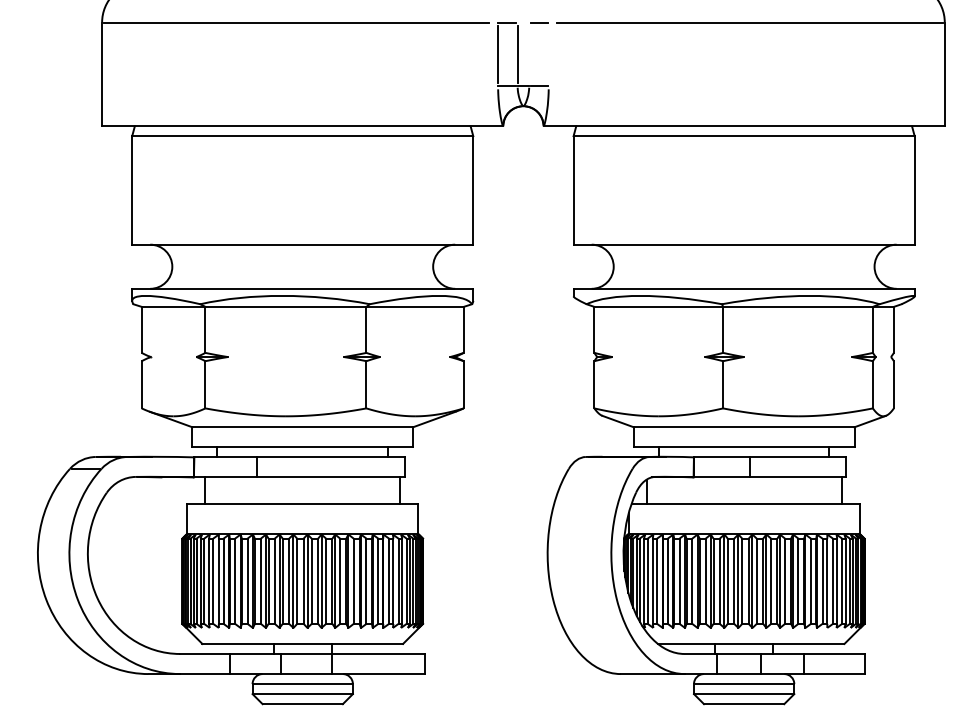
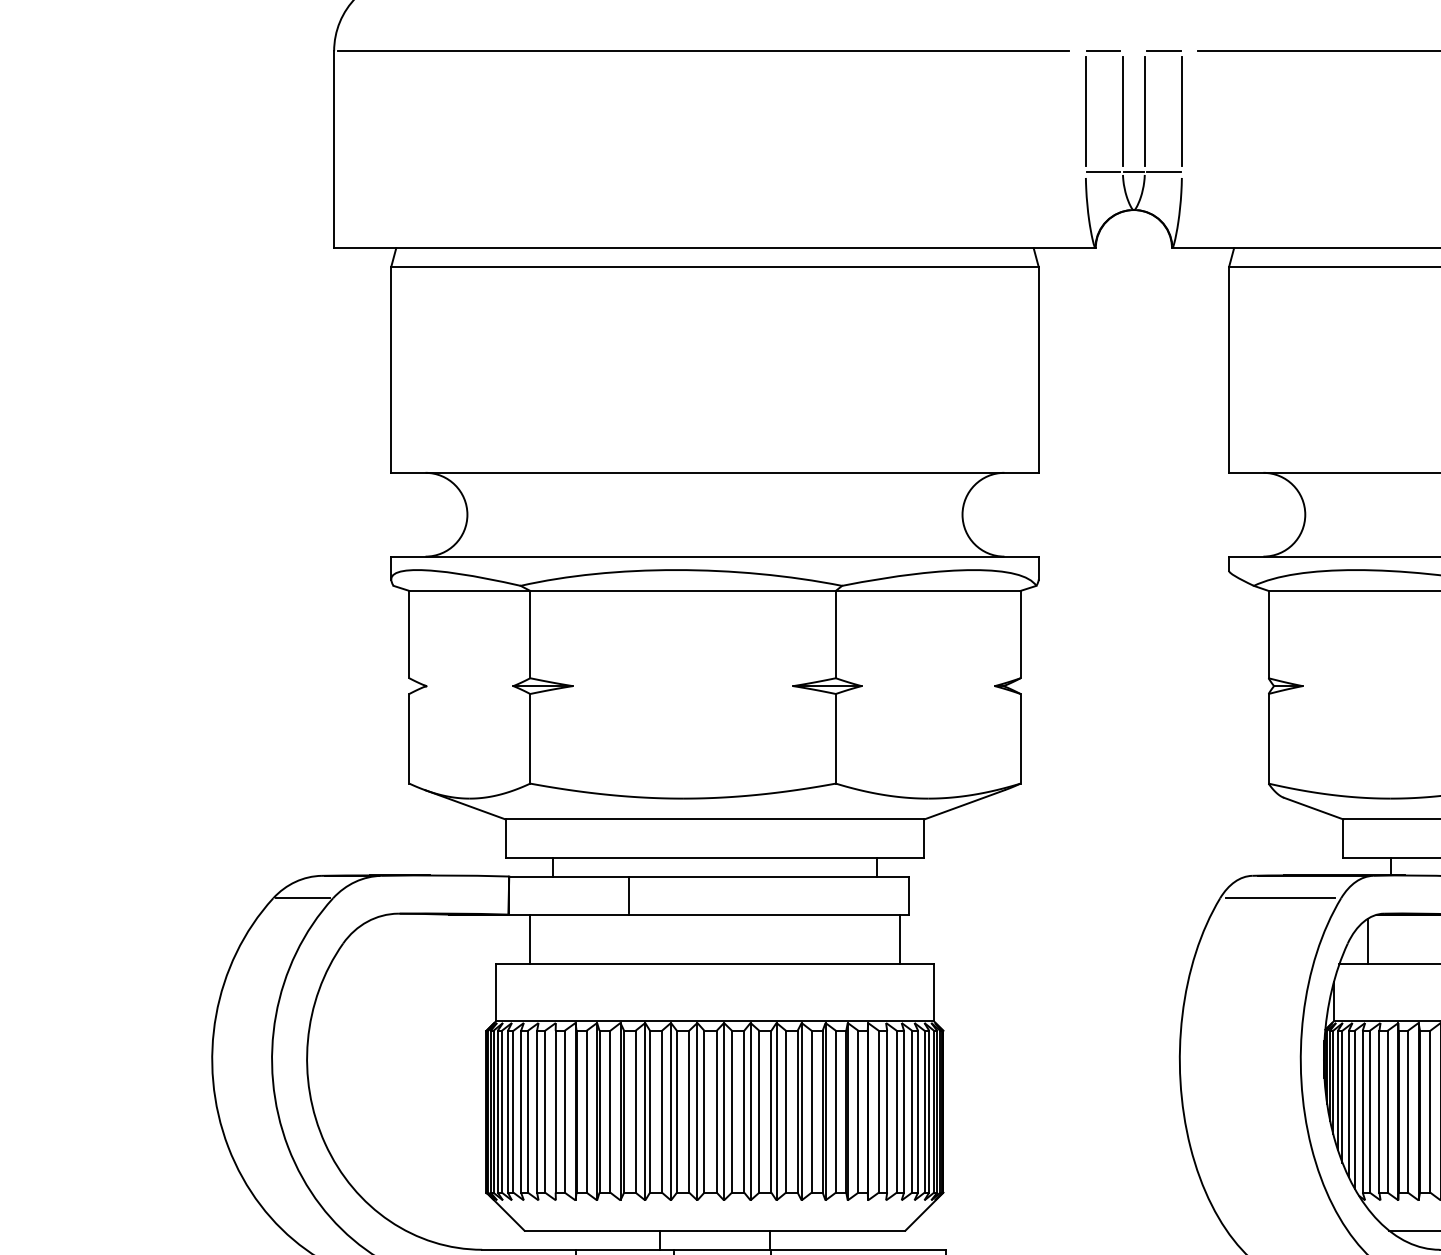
line: (529, 54) -> (1145, 111), added
line: (548, 54) -> (1181, 111), added
line: (600, 468) -> (1280, 897), added

